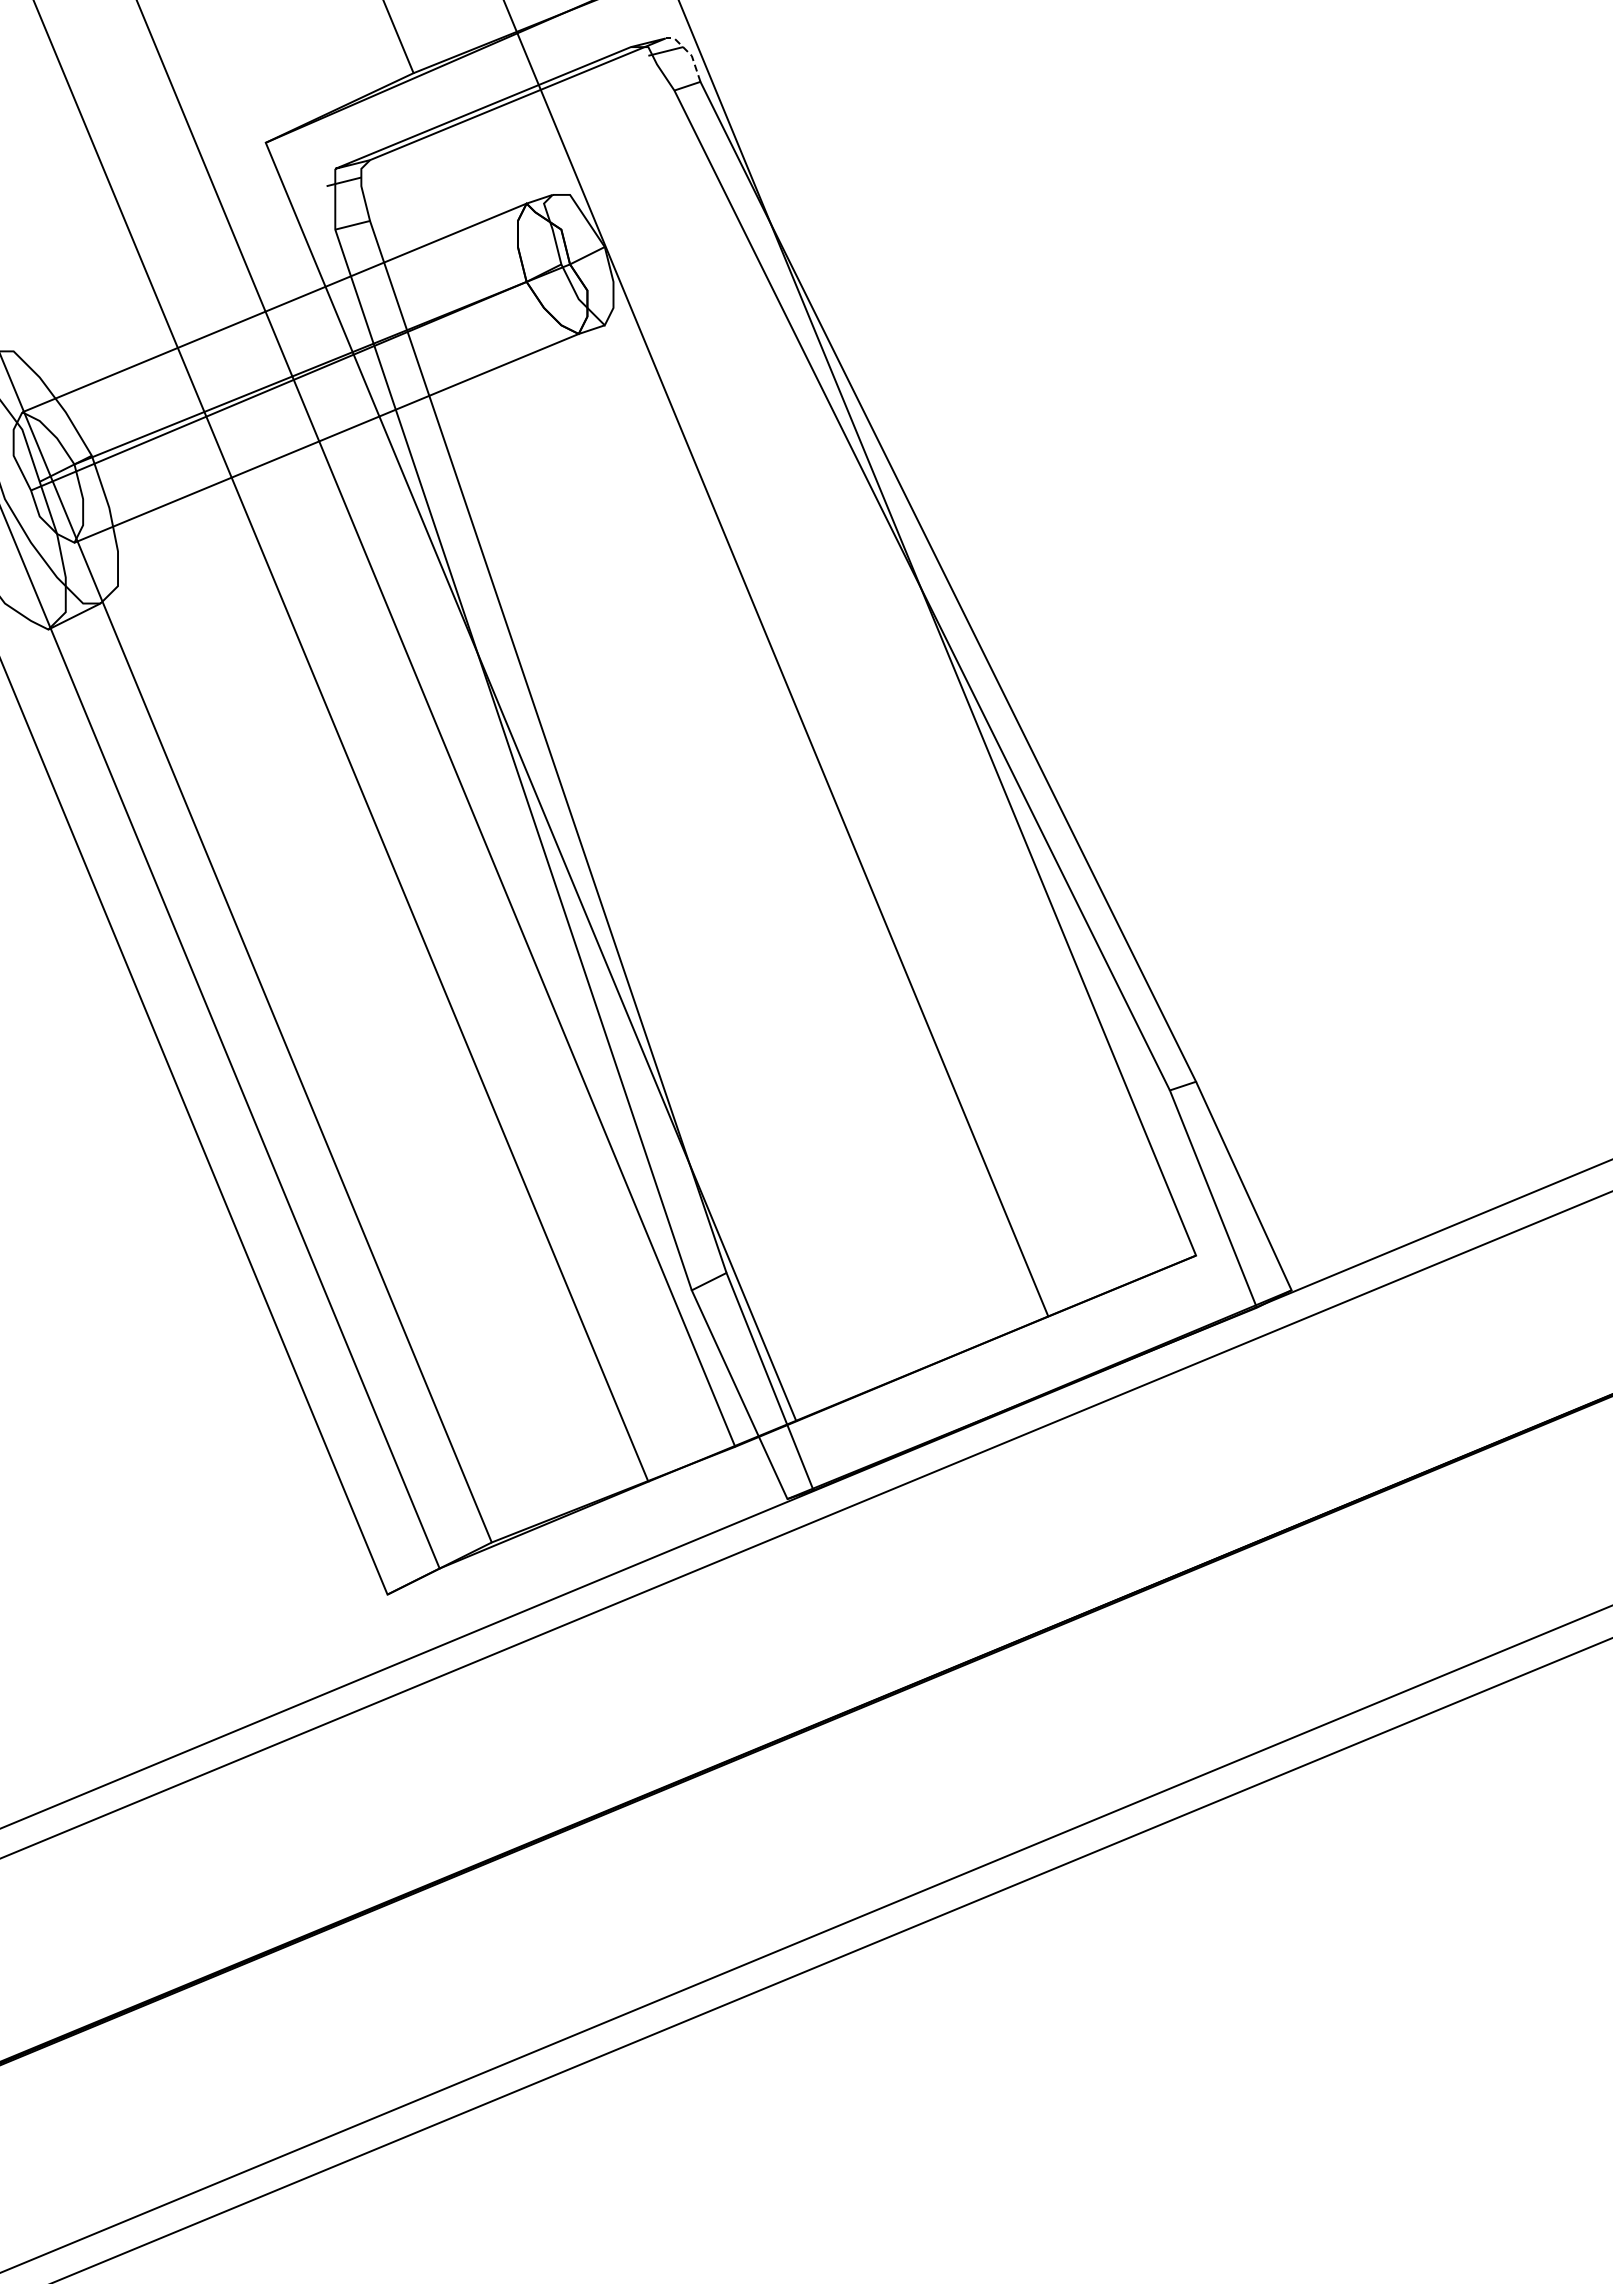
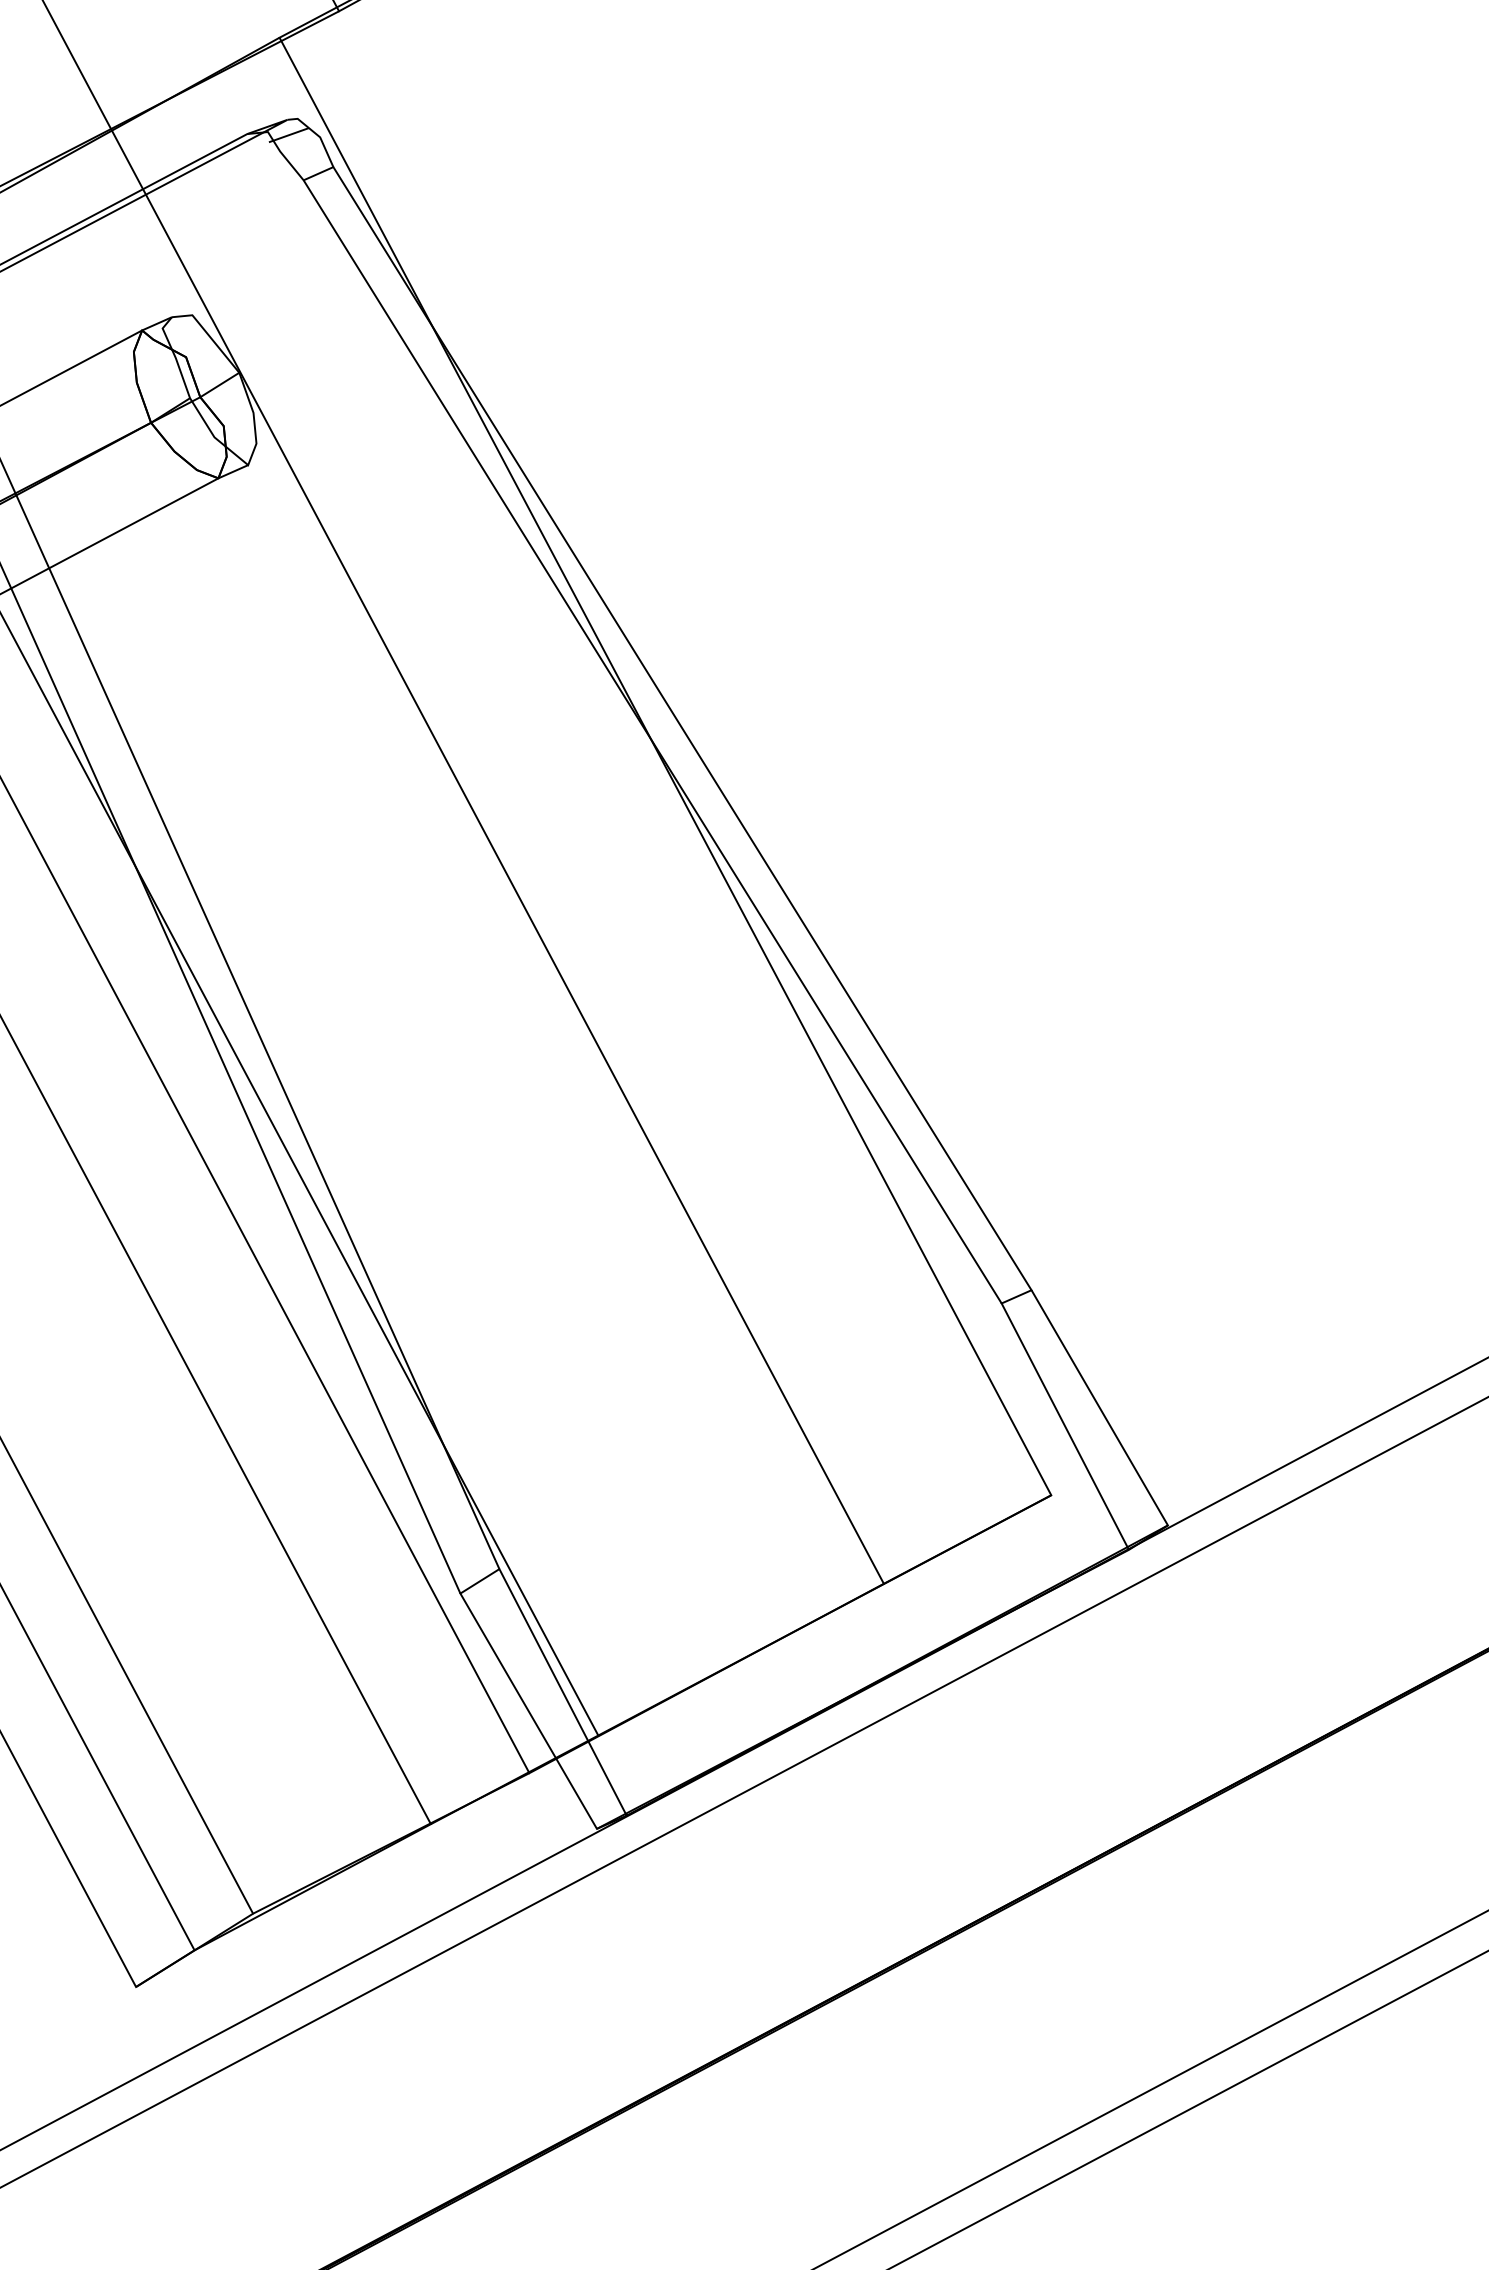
line: (689, 53) -> (317, 134), dashed -> solid

